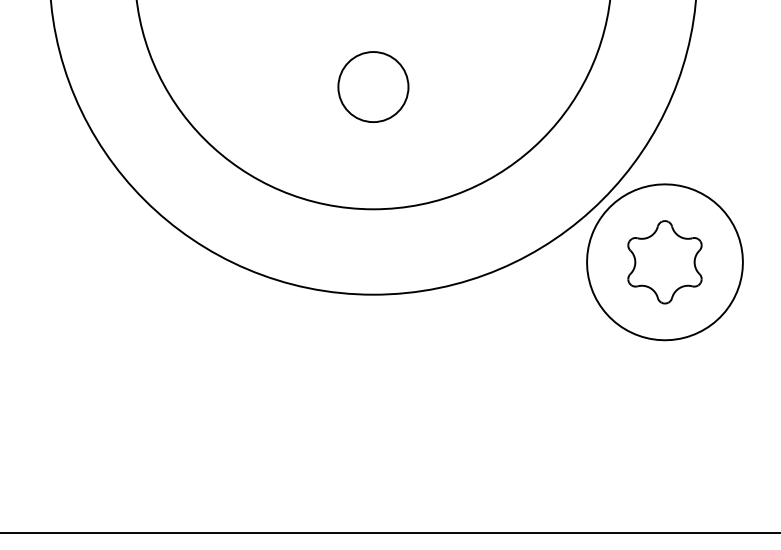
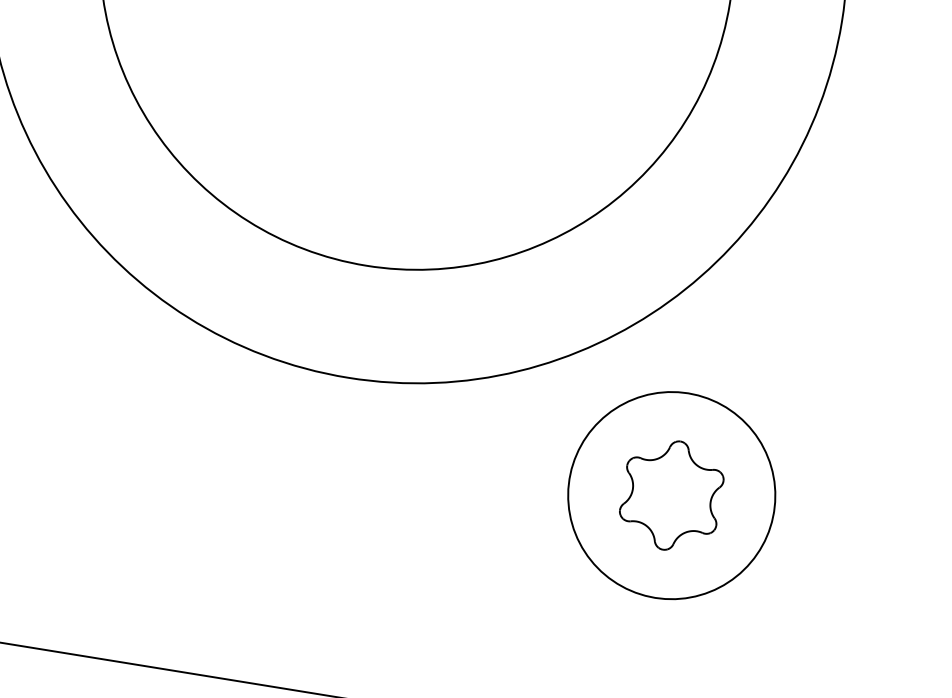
circle: (373, 86) -> (392, 104), removed
part: (664, 262) -> (671, 495), moved

